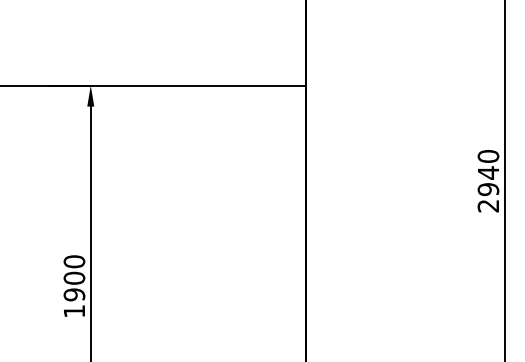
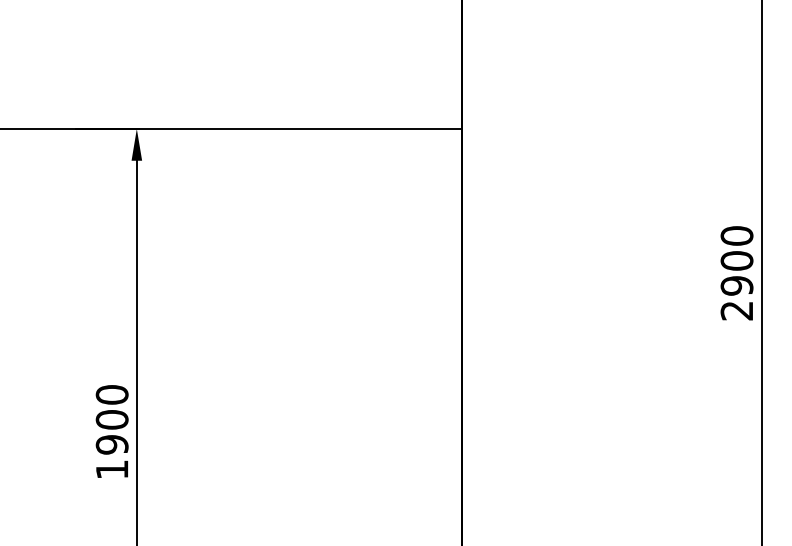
text: (488, 172) -> (737, 260), 2940 -> 2900

